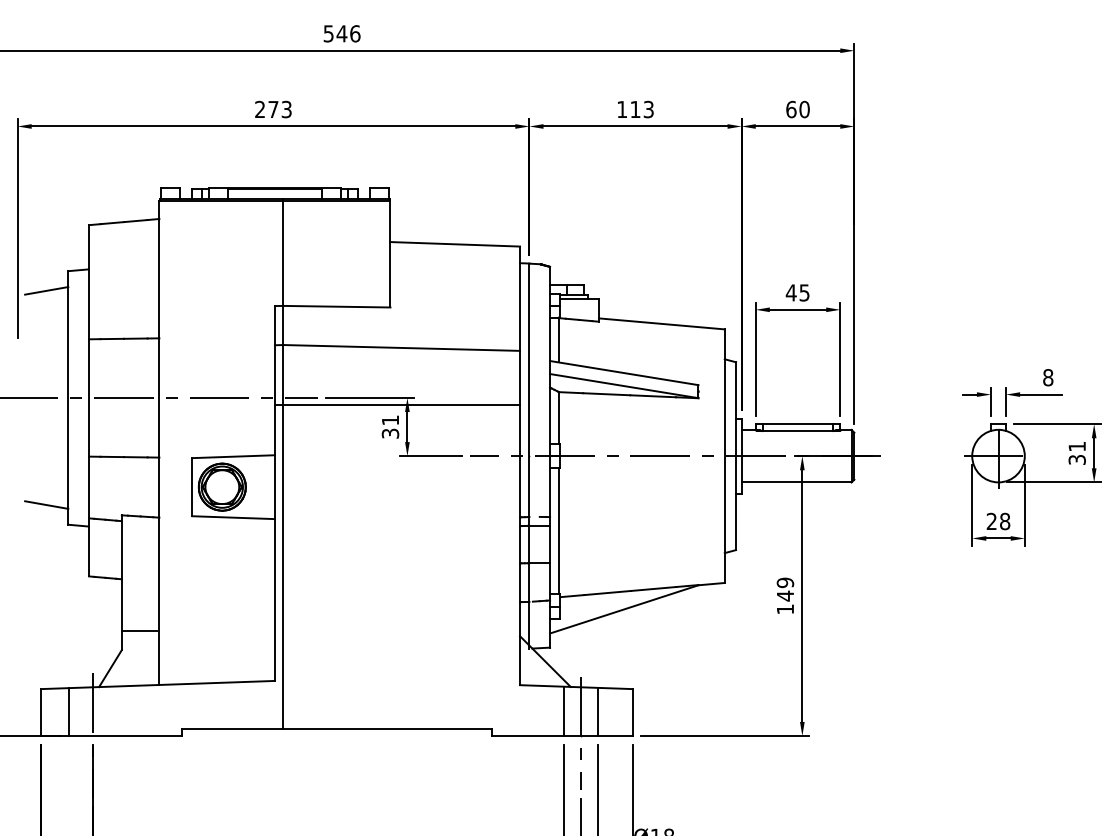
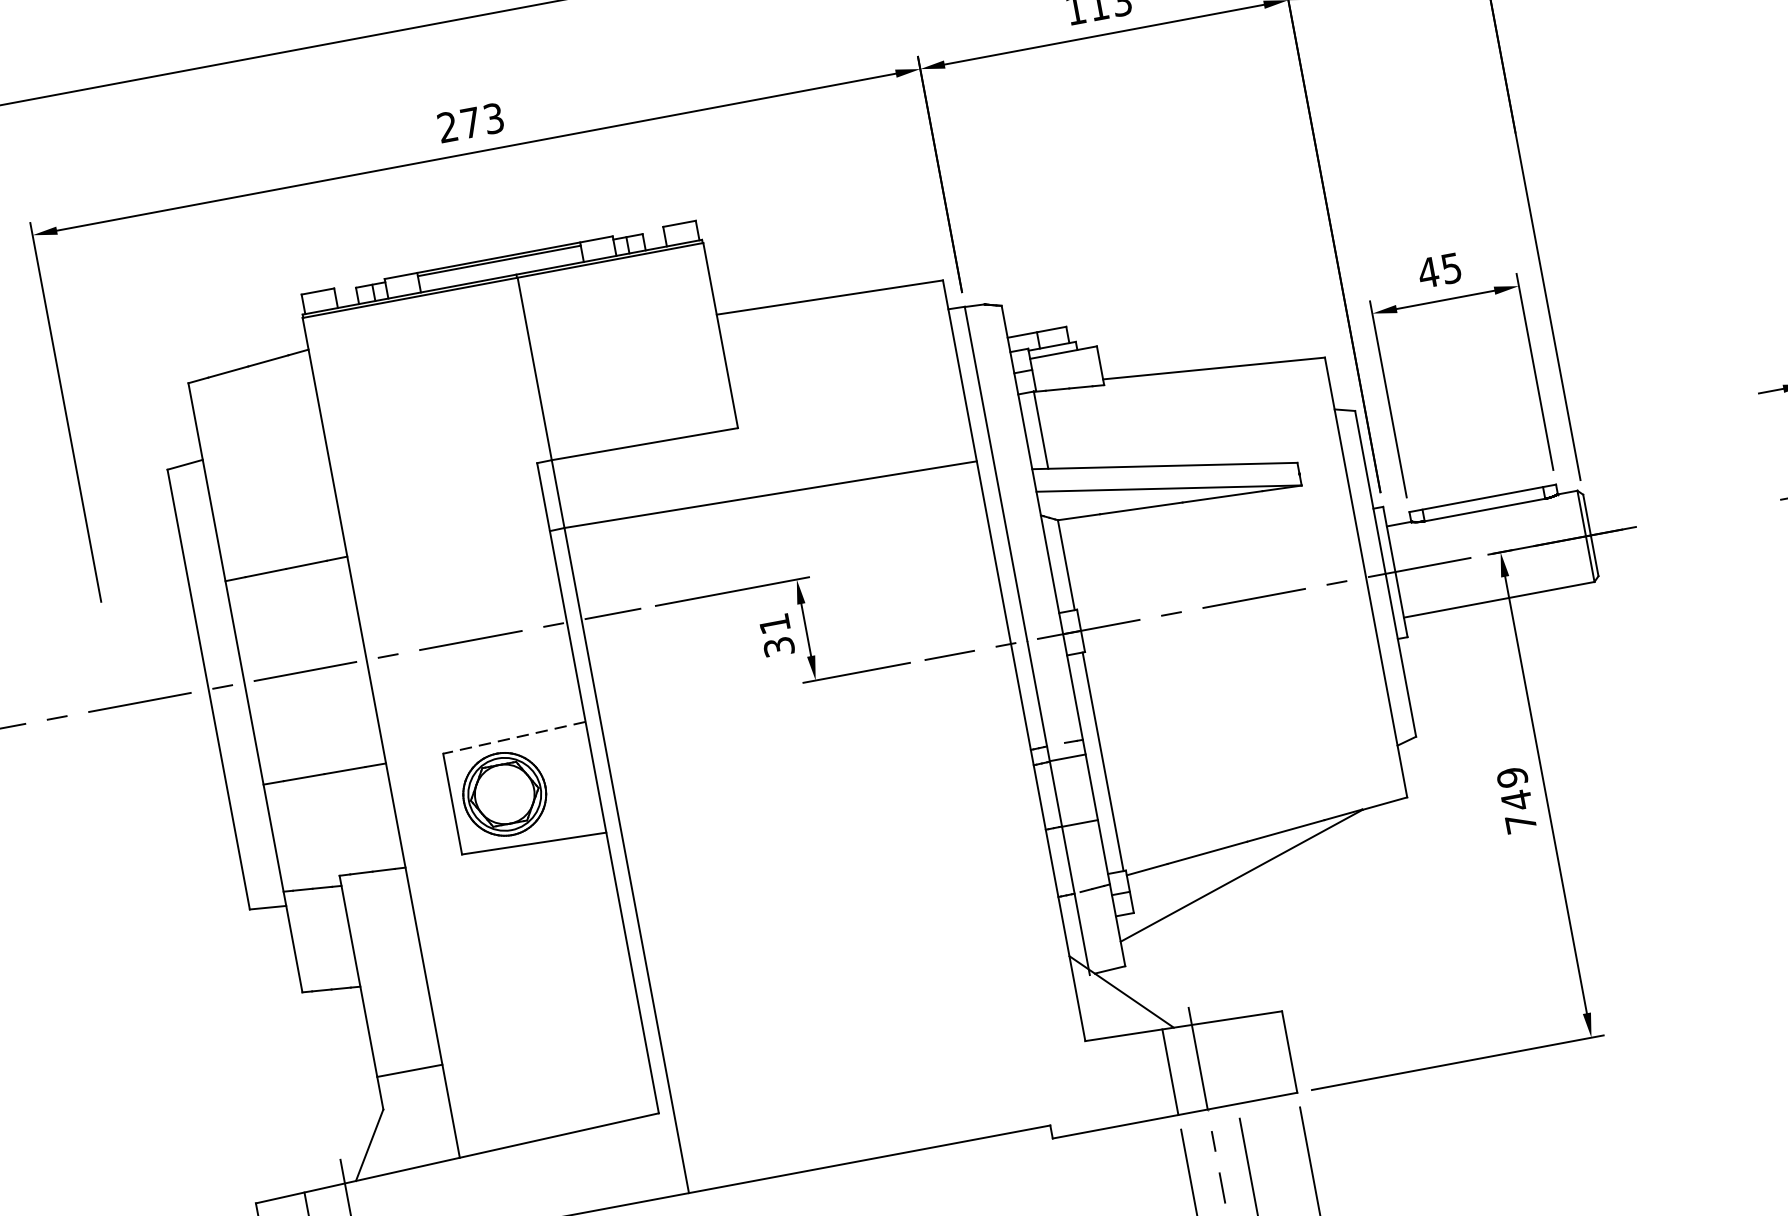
line: (46, 290) -> (135, 510), removed
line: (397, 404) -> (781, 594), removed
line: (233, 456) -> (514, 737), solid -> dashed
line: (46, 504) -> (205, 881), removed
text: (785, 609) -> (1521, 823), 149 -> 749
line: (597, 711) -> (1228, 1061), removed

